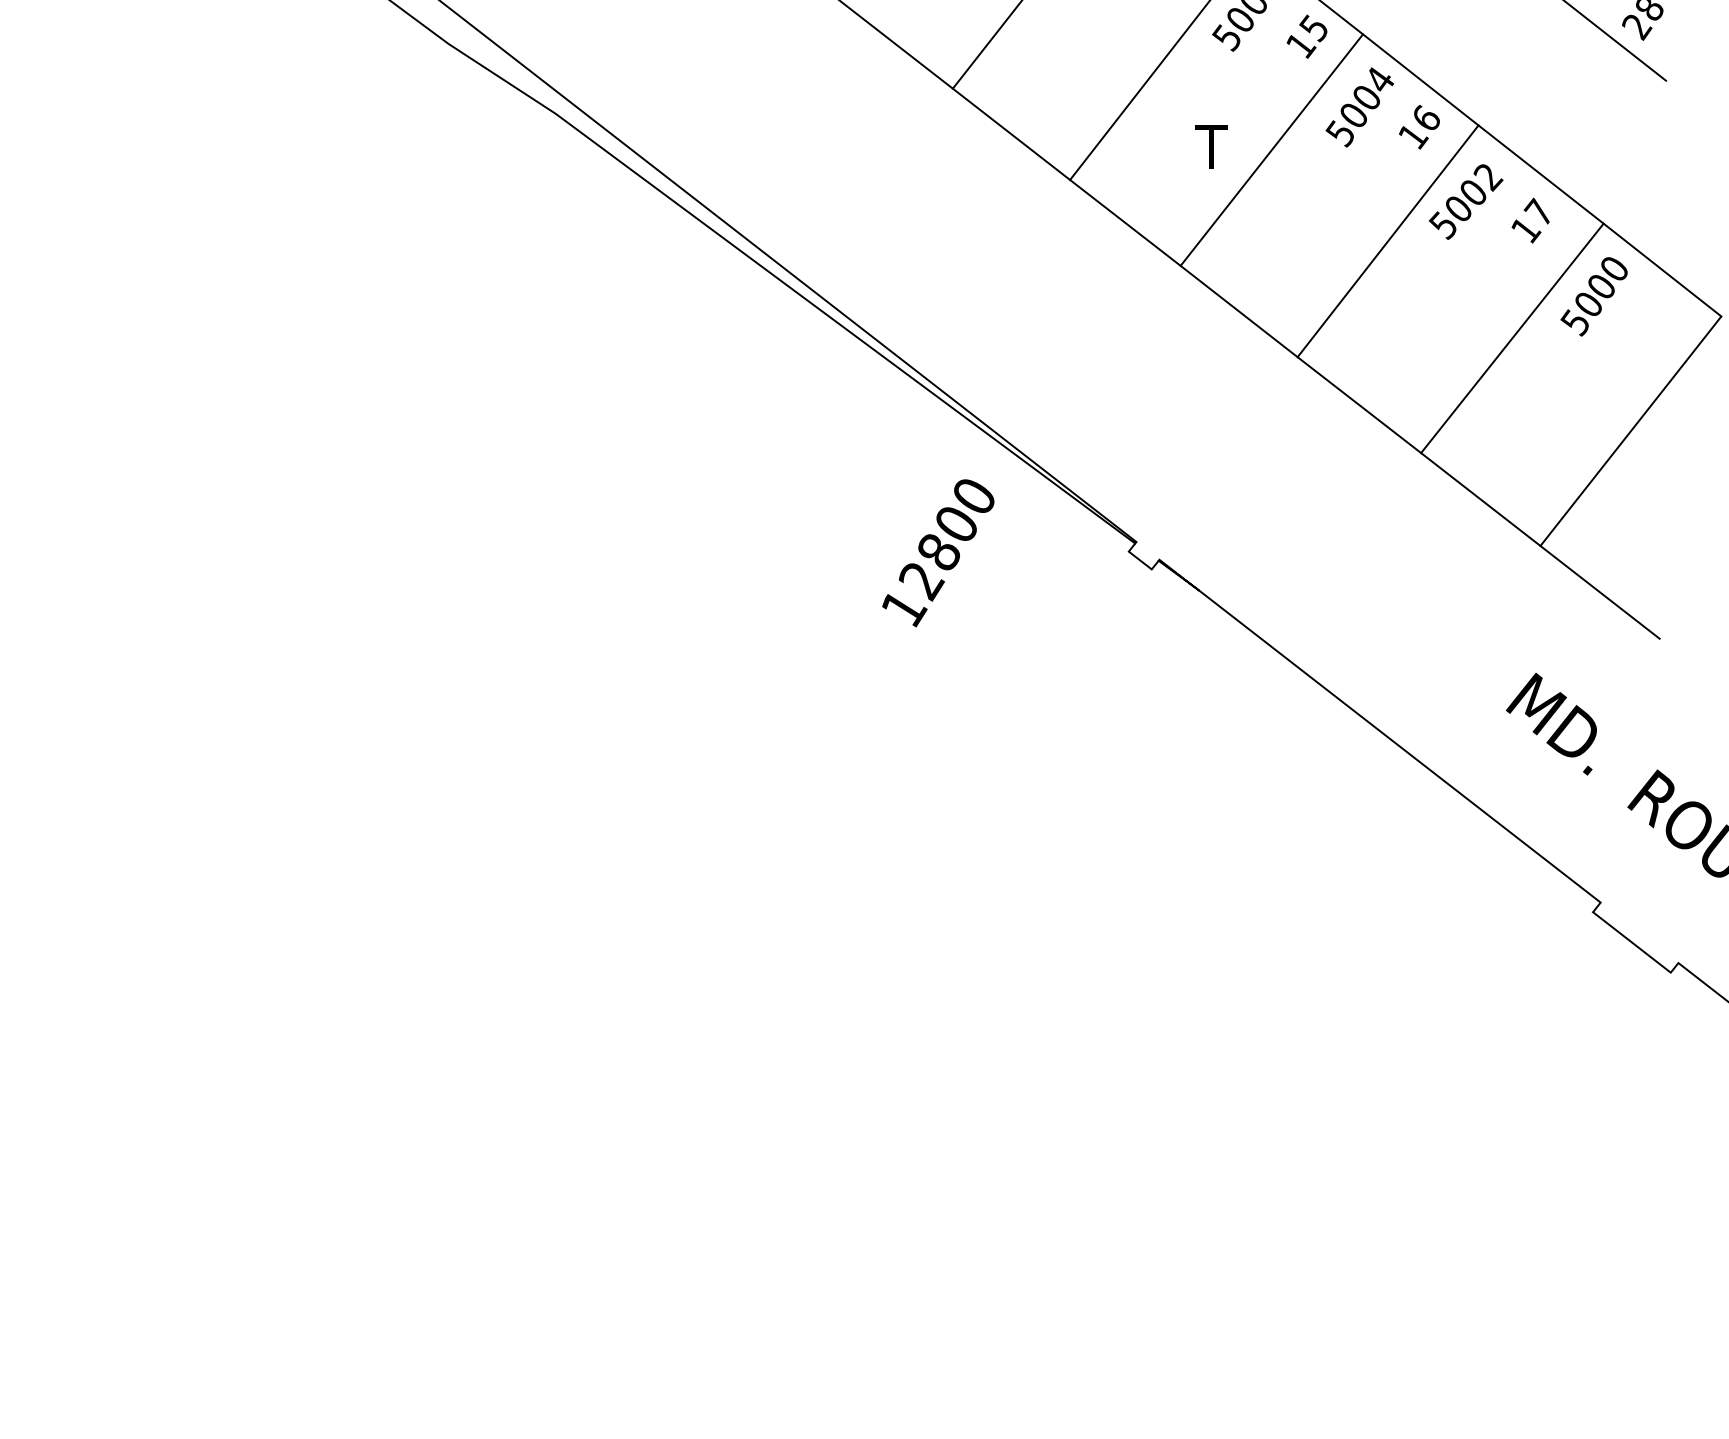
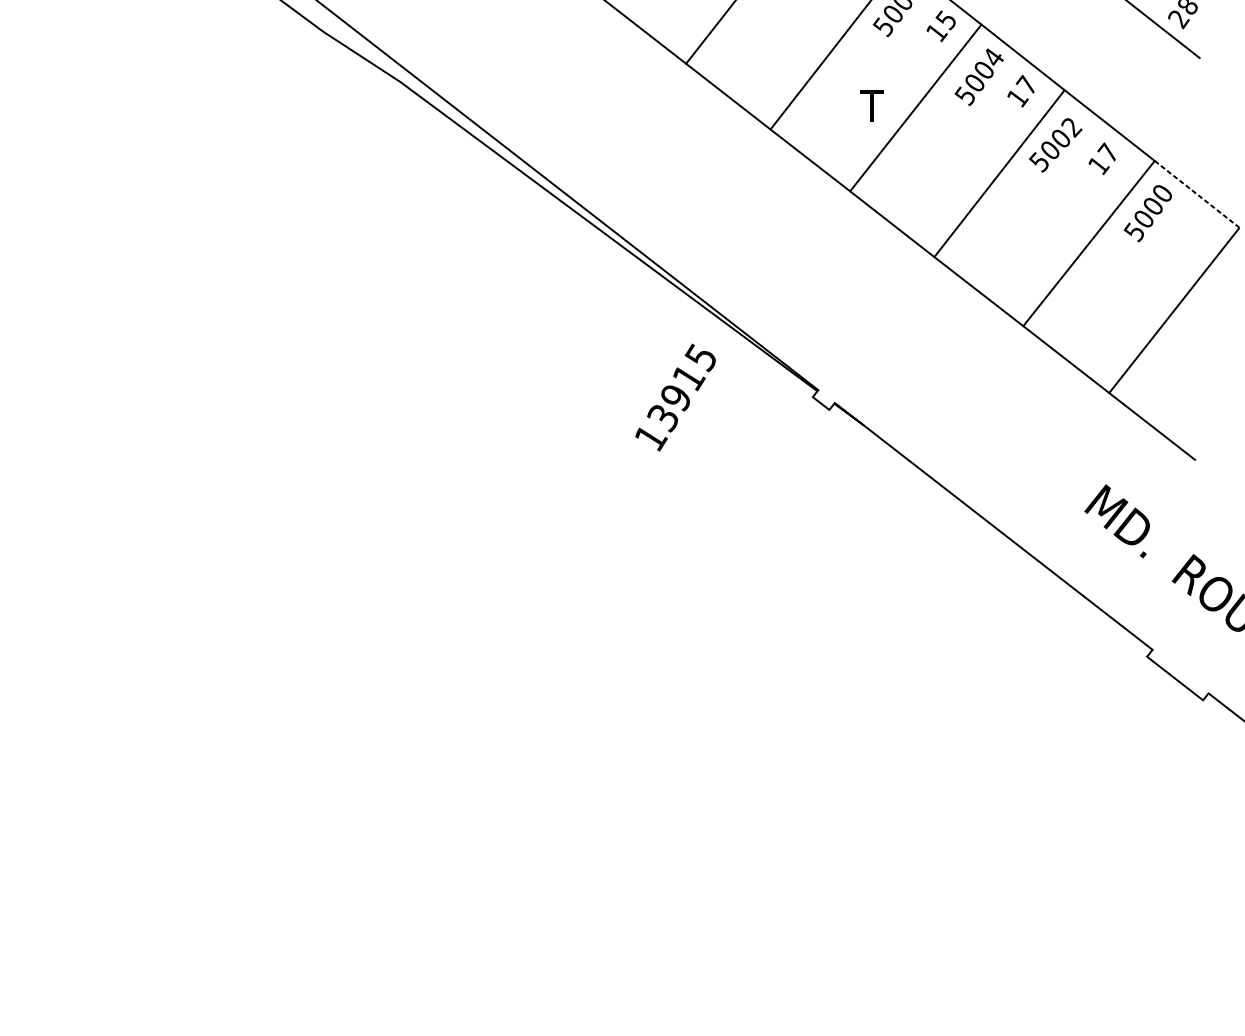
text: (1424, 117) -> (1025, 84), 16 -> 17
line: (1662, 270) -> (1197, 194), solid -> dashed
text: (946, 539) -> (681, 388), 12800 -> 13915

